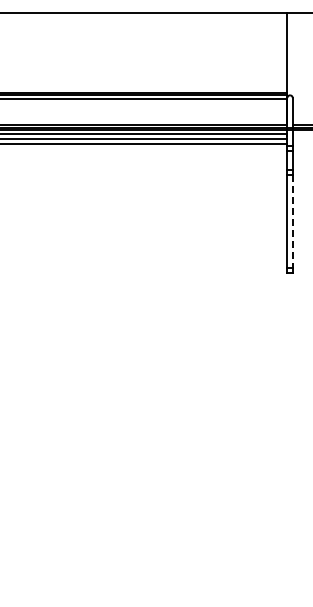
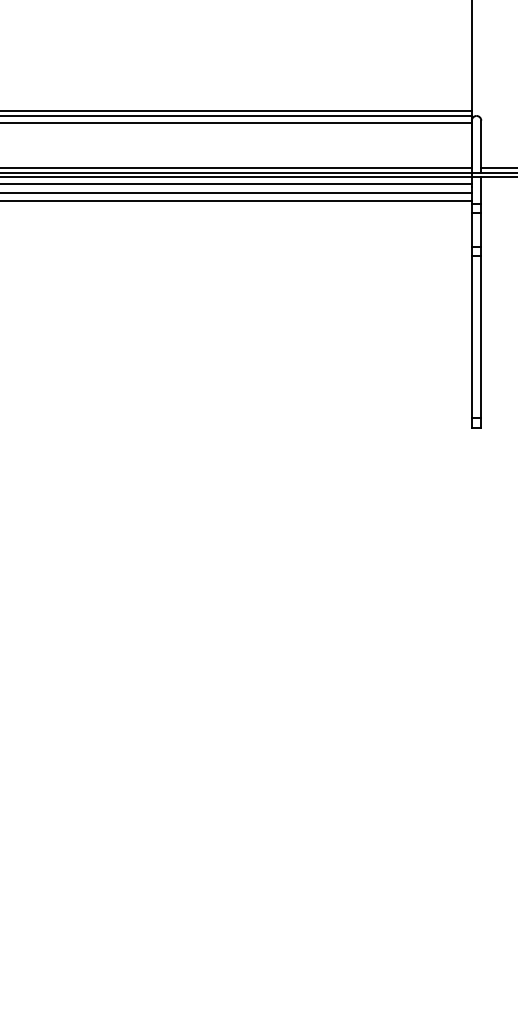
line: (292, 222) -> (480, 338), dashed -> solid

